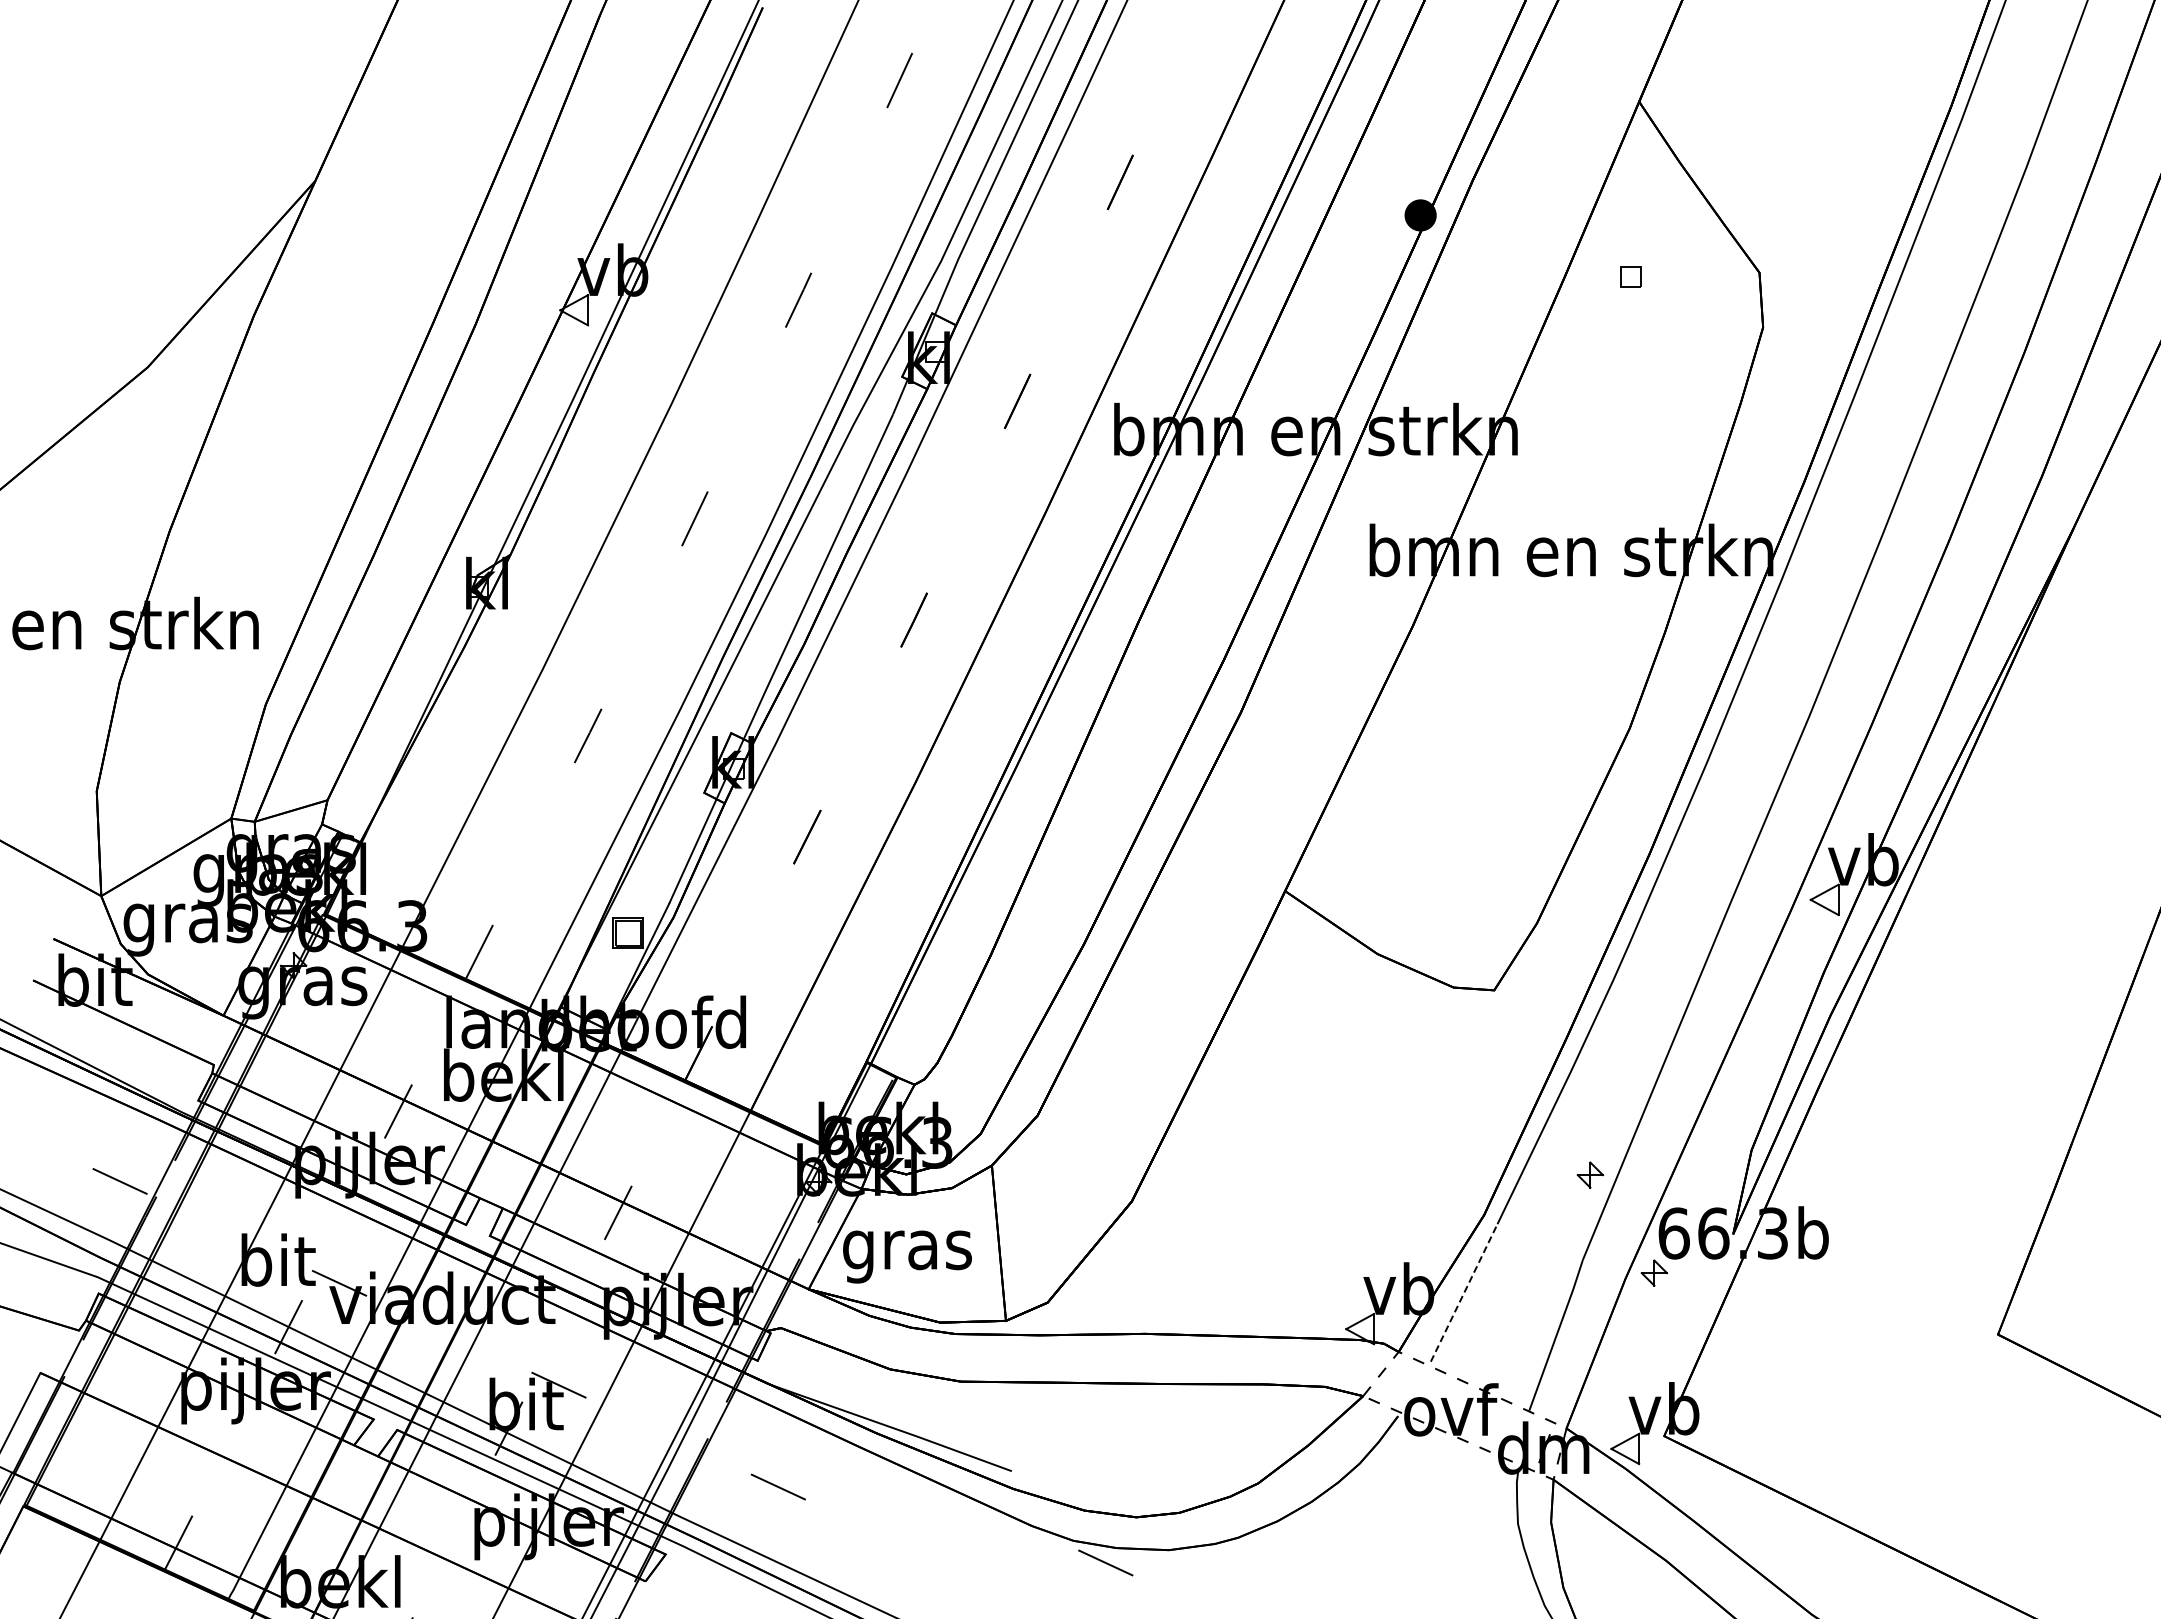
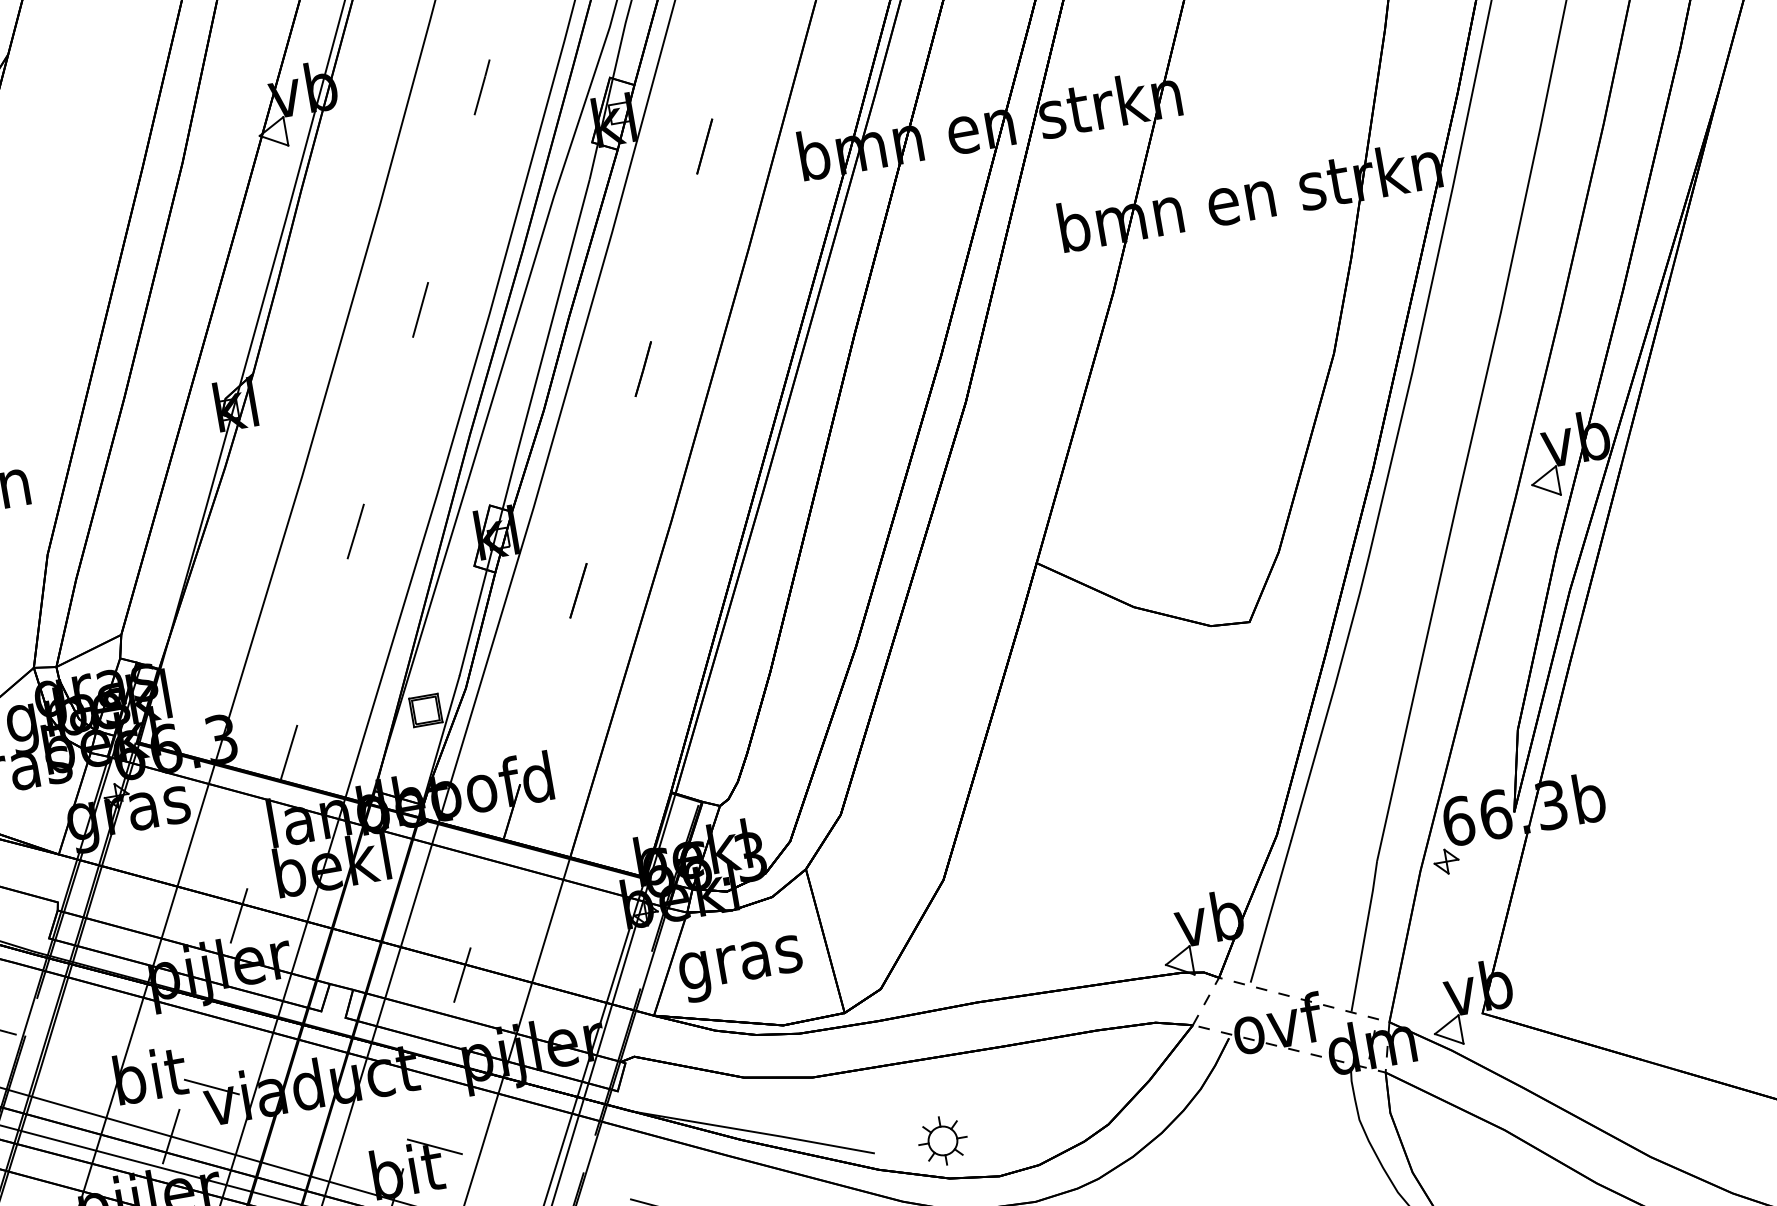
part: (1589, 1174) -> (1369, 779), removed
line: (1464, 1292) -> (1271, 911), dashed -> solid
part: (1084, 1470) -> (943, 1140), added

